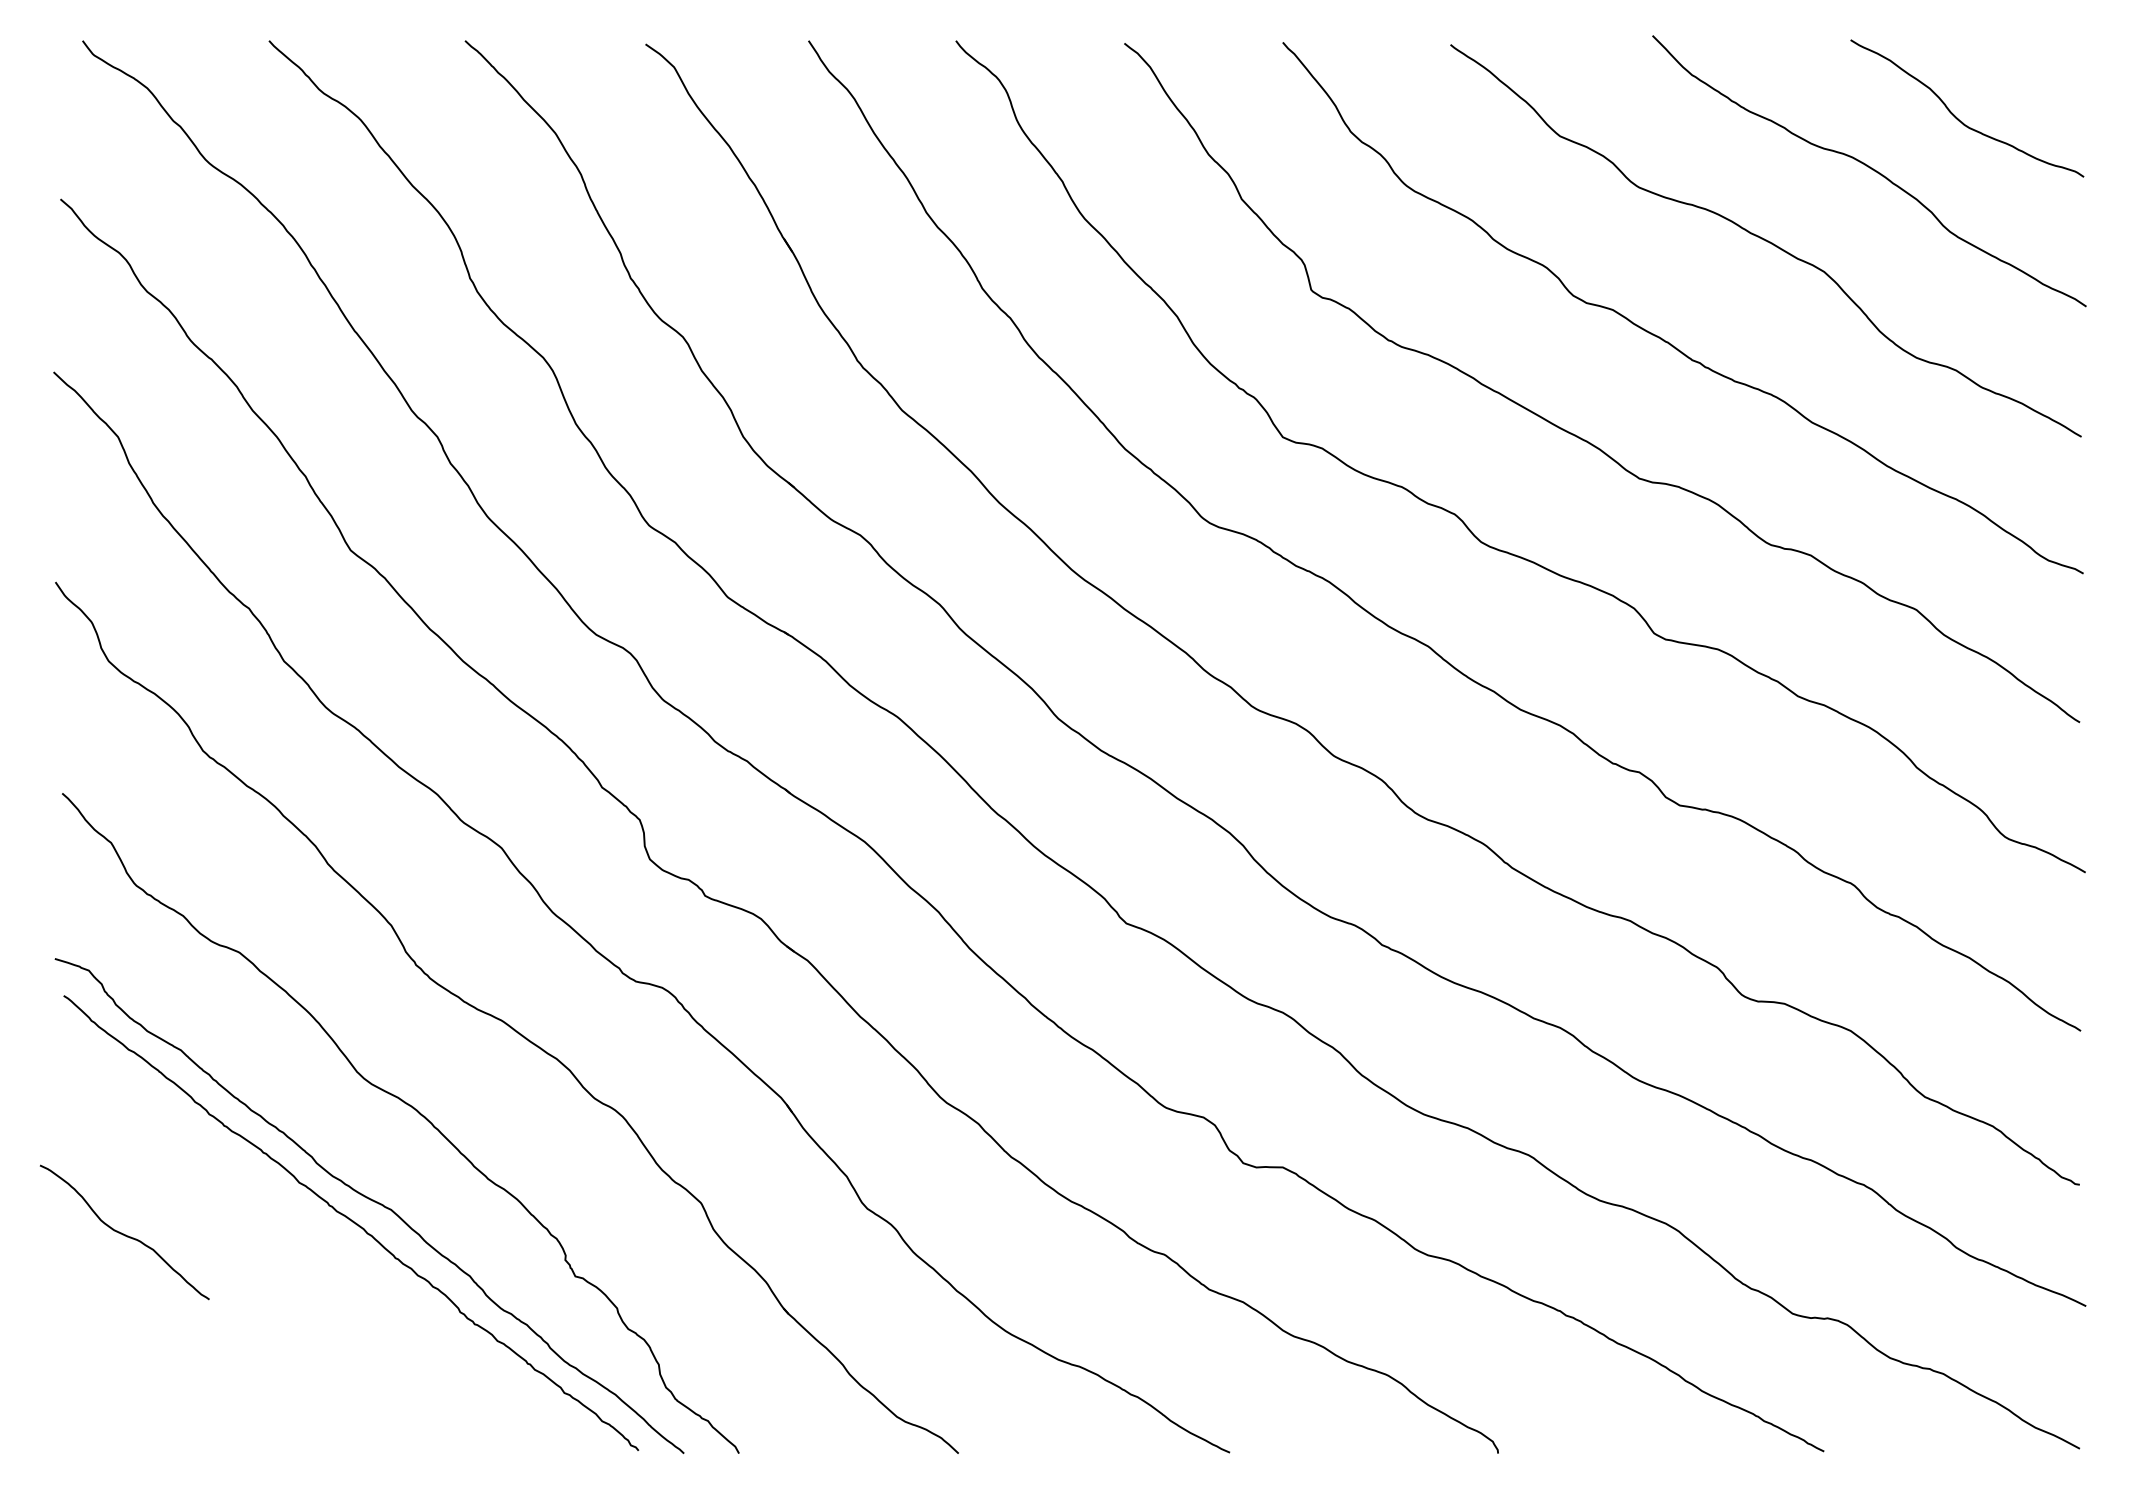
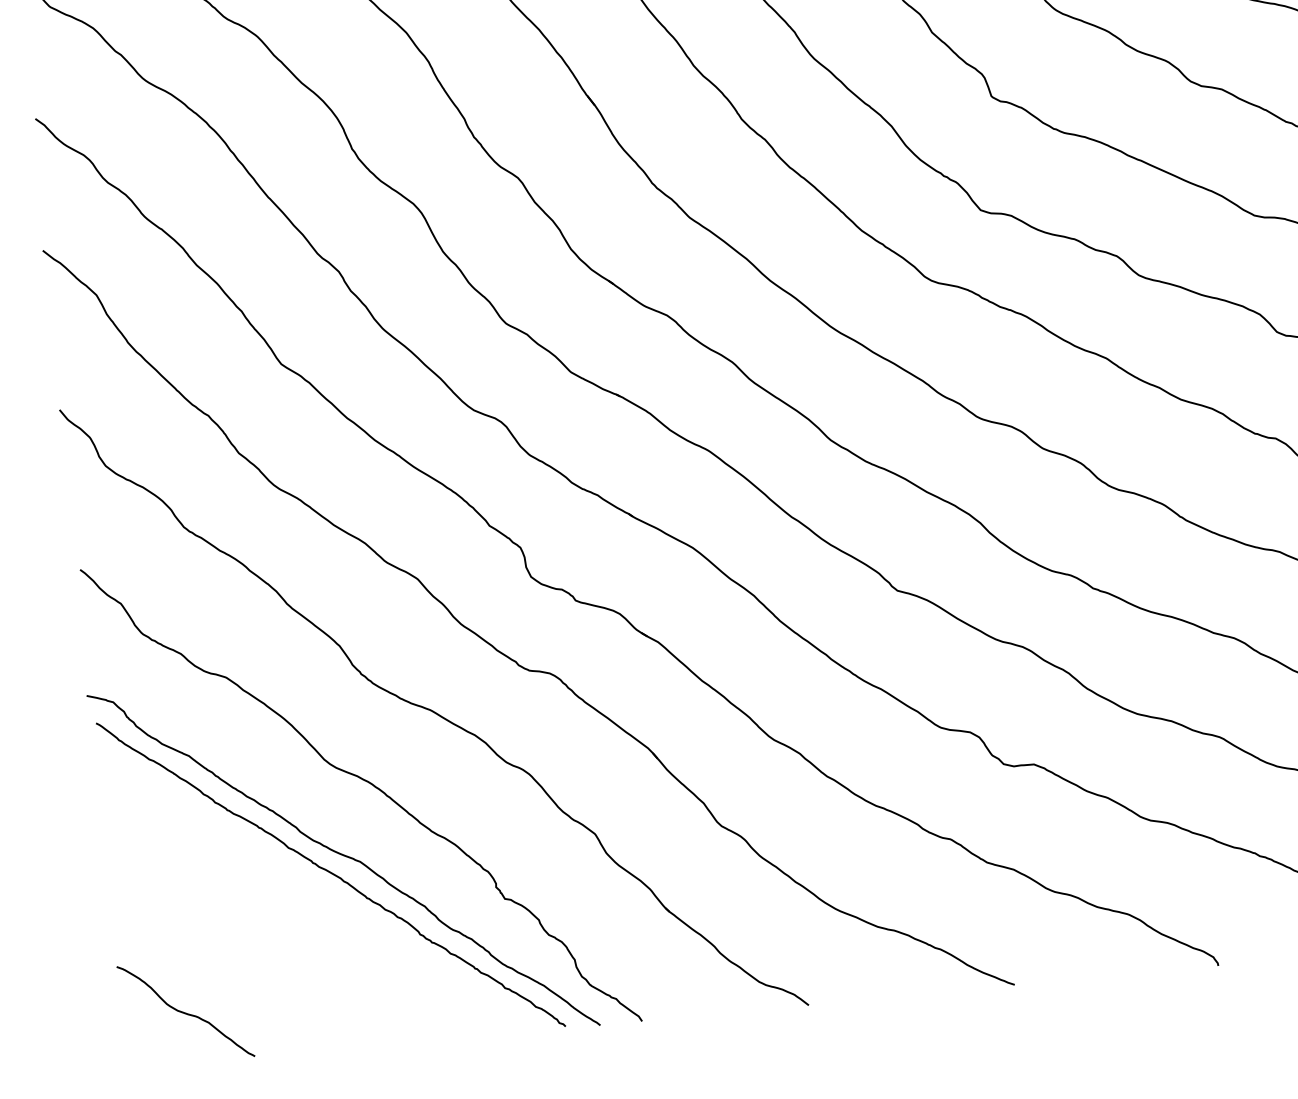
curve: (123, 1233) -> (185, 1012), moved

